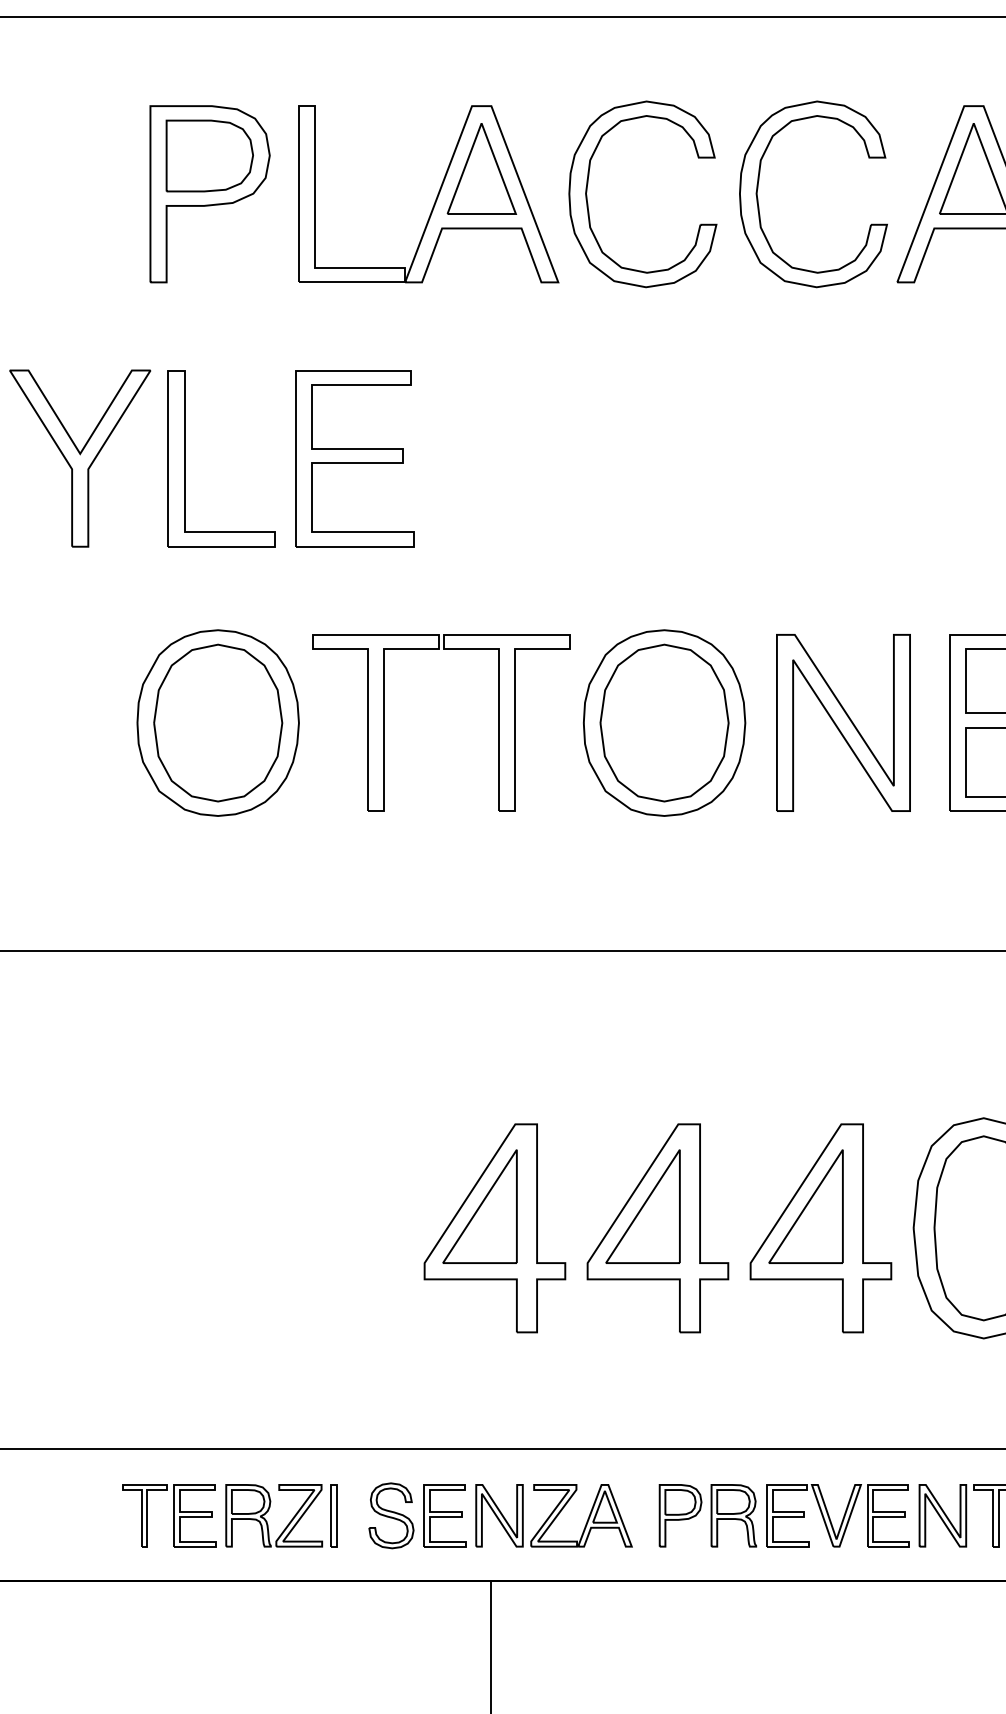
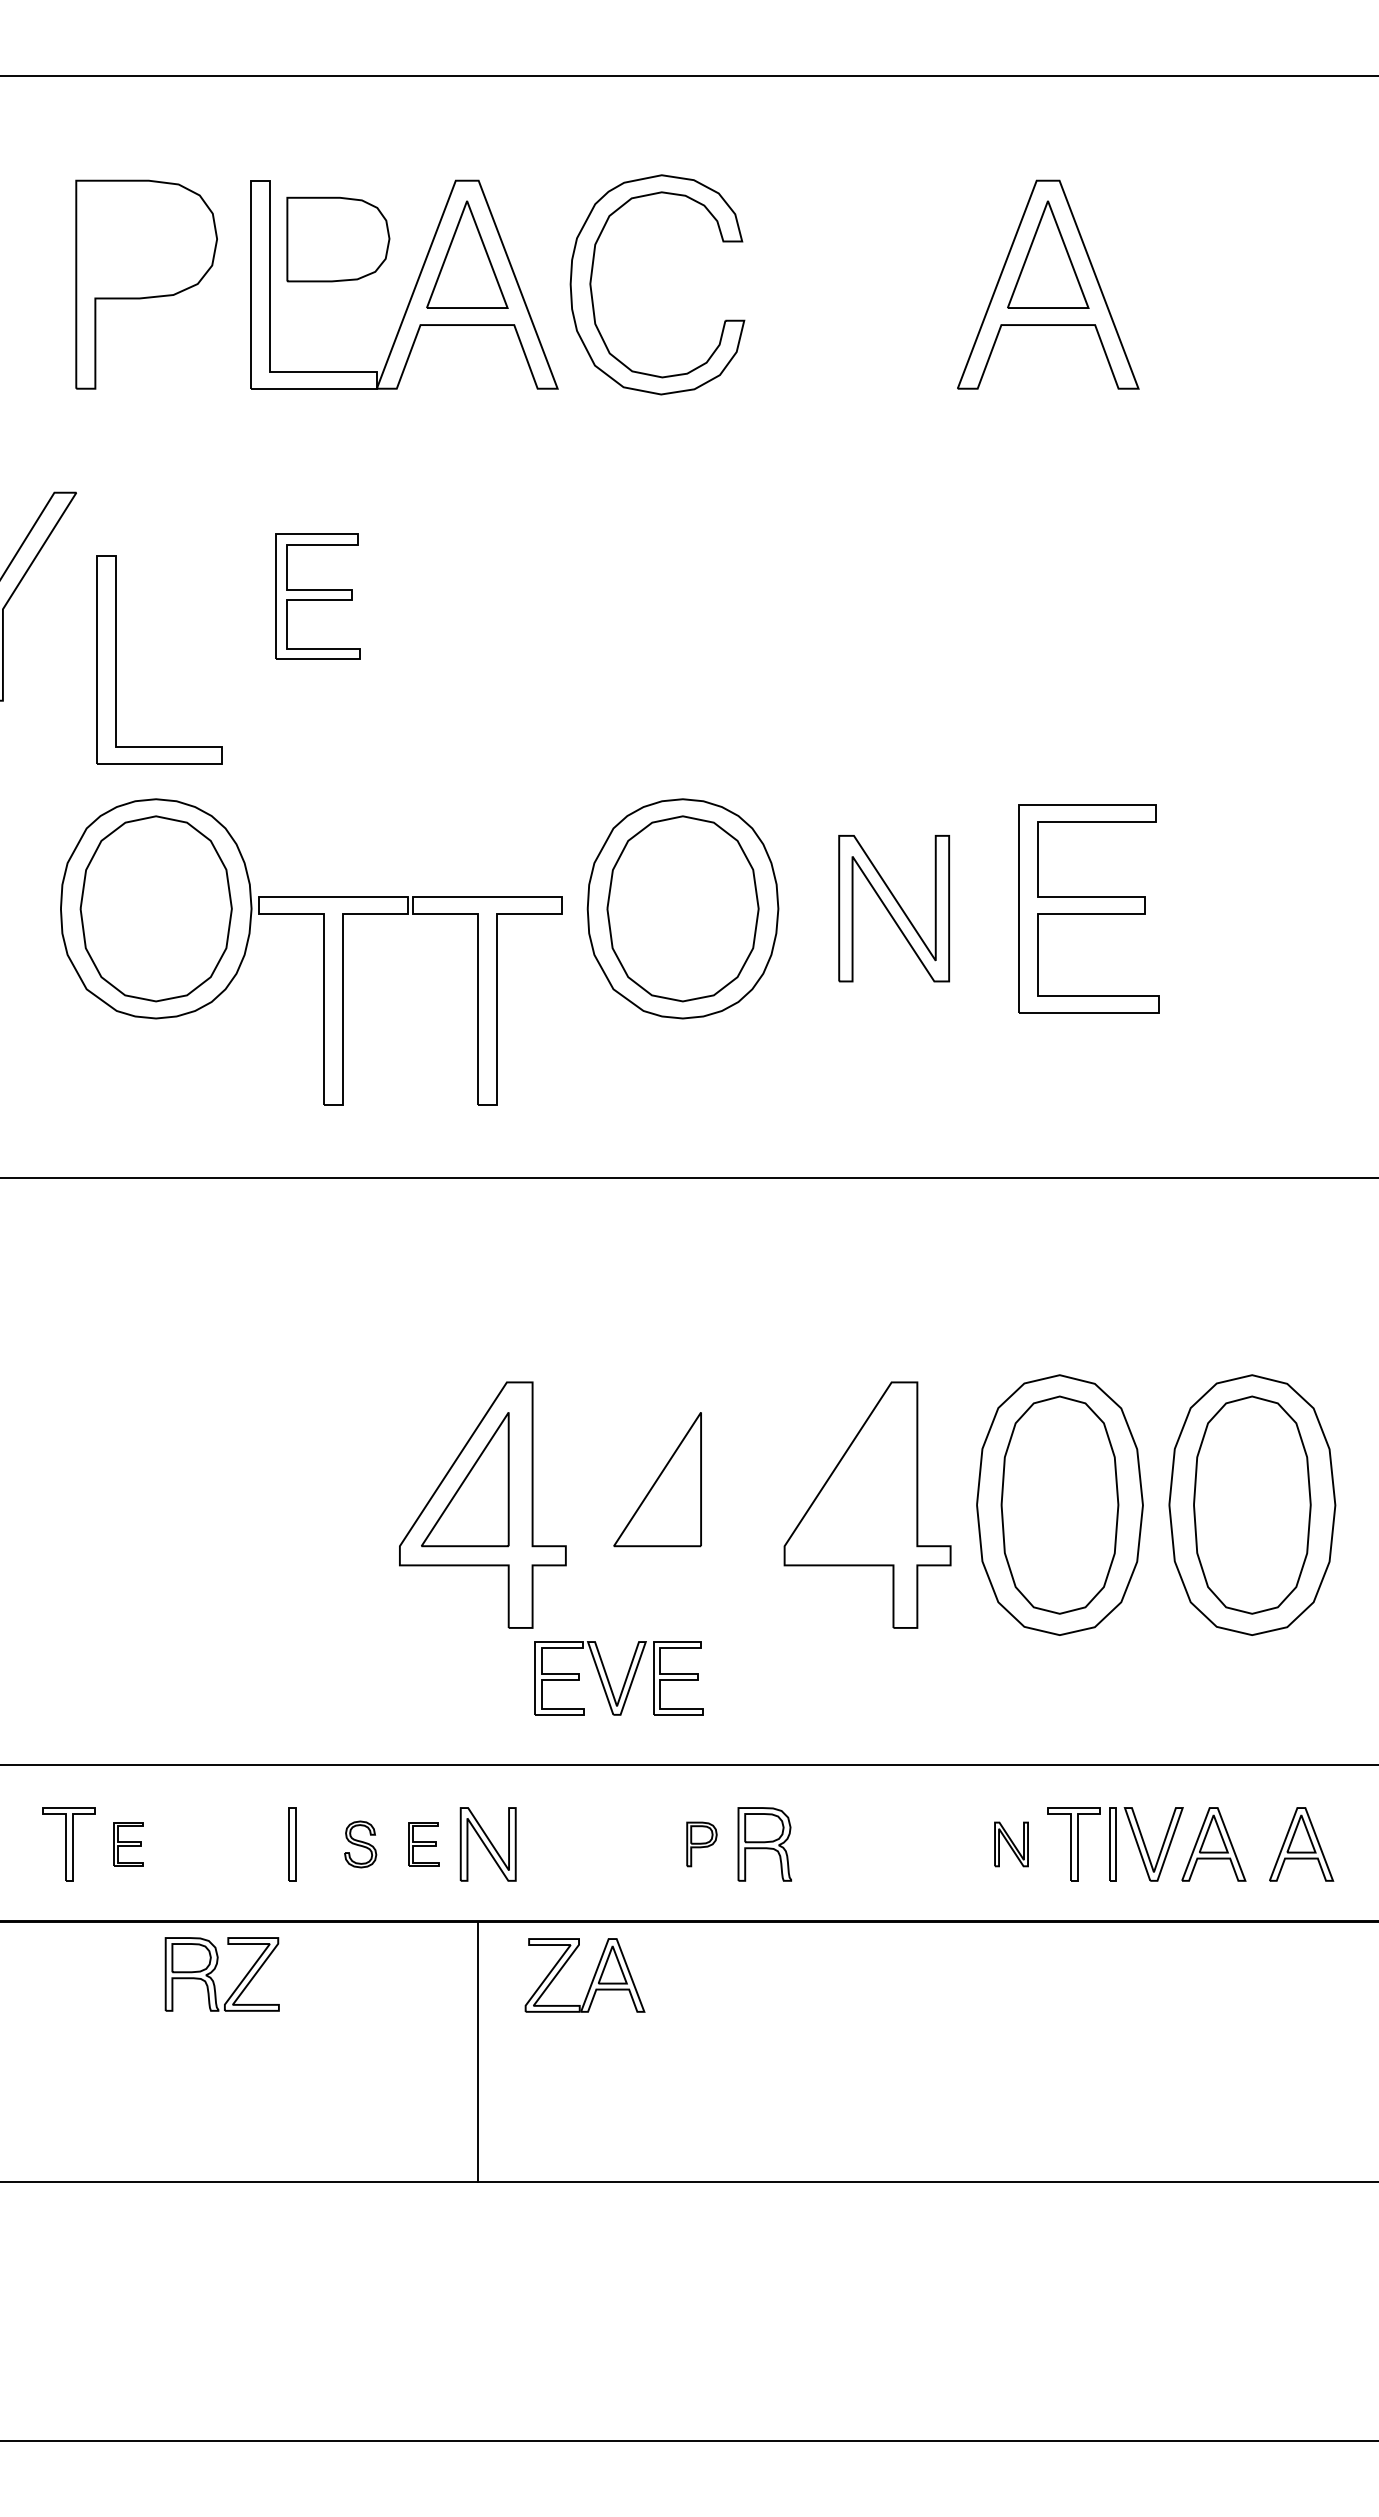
part: (209, 155) -> (338, 239), moved
part: (759, 204) -> (794, 296), removed
part: (185, 458) -> (116, 659), moved
part: (354, 458) -> (317, 596), size x0.6
part: (384, 722) -> (343, 1000), moved
part: (842, 722) -> (893, 908), size x0.7
part: (805, 1206) -> (849, 1479), removed
part: (658, 1227) -> (675, 1504), removed
part: (268, 1511) -> (215, 1969), moved
part: (194, 1515) -> (128, 1844), size x0.6
part: (391, 1515) -> (360, 1844), size x0.6
part: (444, 1515) -> (423, 1844), size x0.6
part: (680, 1515) -> (701, 1844), size x0.6
part: (942, 1515) -> (1011, 1844), size x0.6
part: (842, 1517) -> (624, 1680), moved
part: (587, 1518) -> (592, 1978), moved

